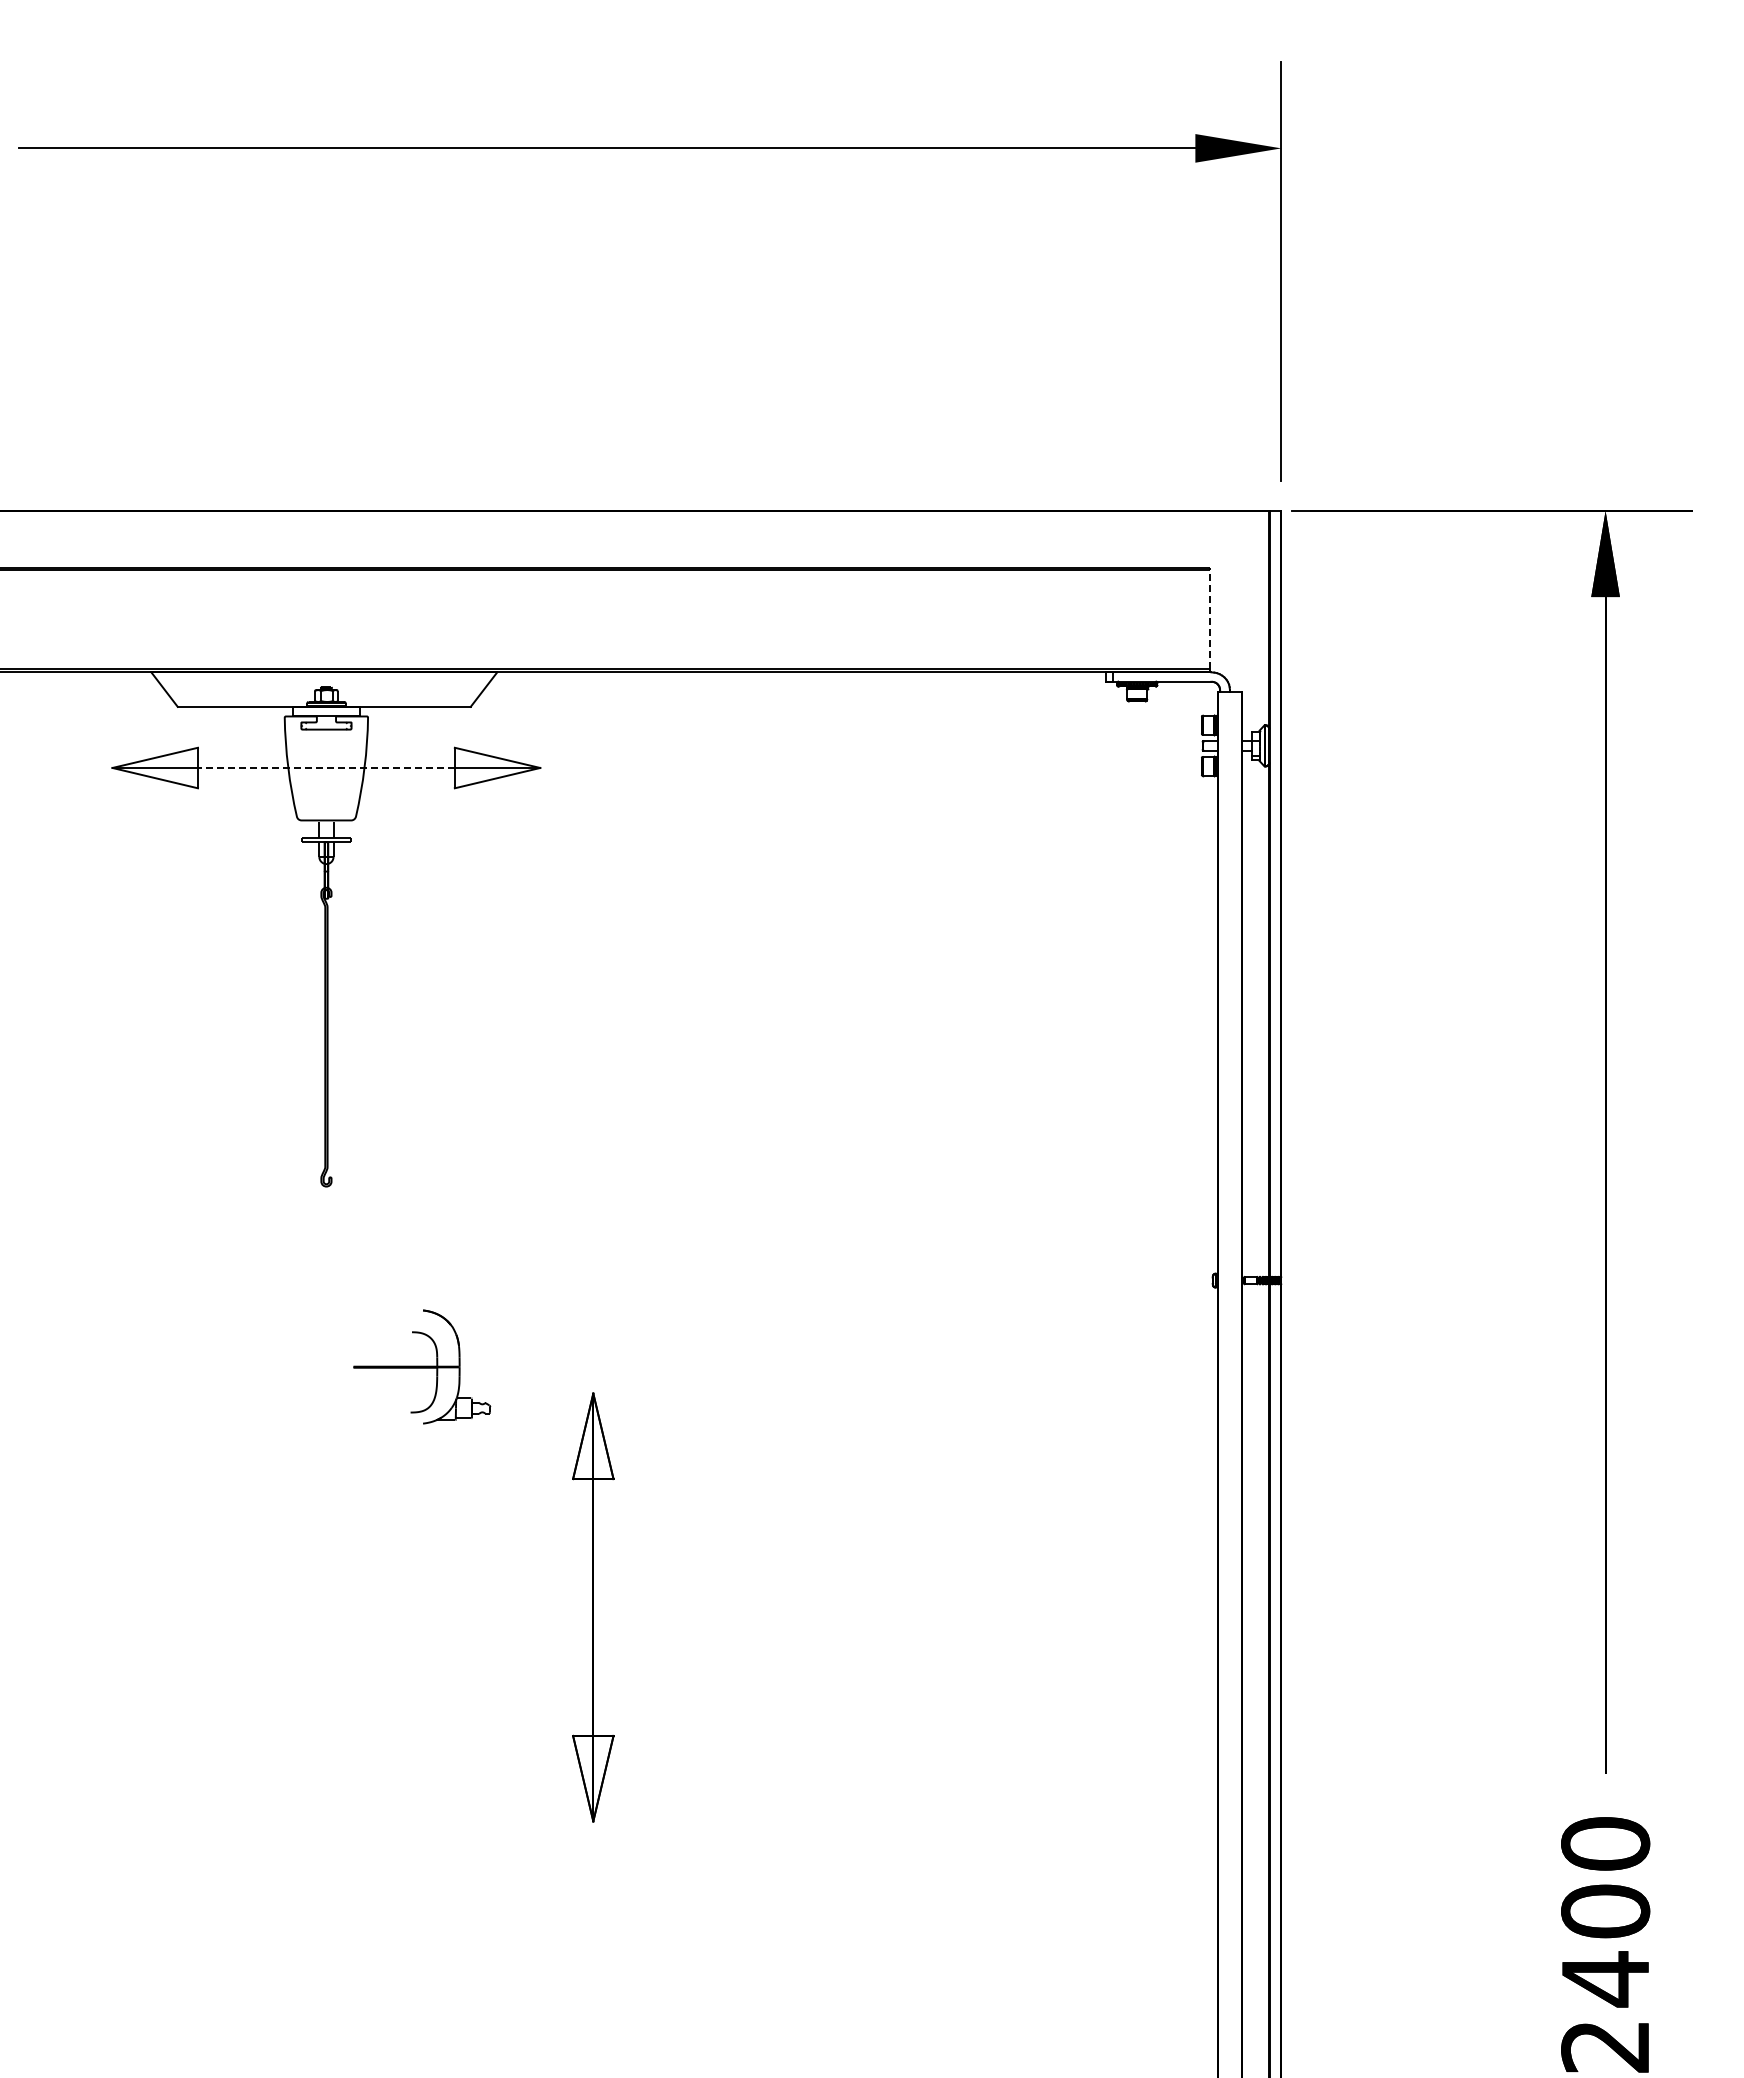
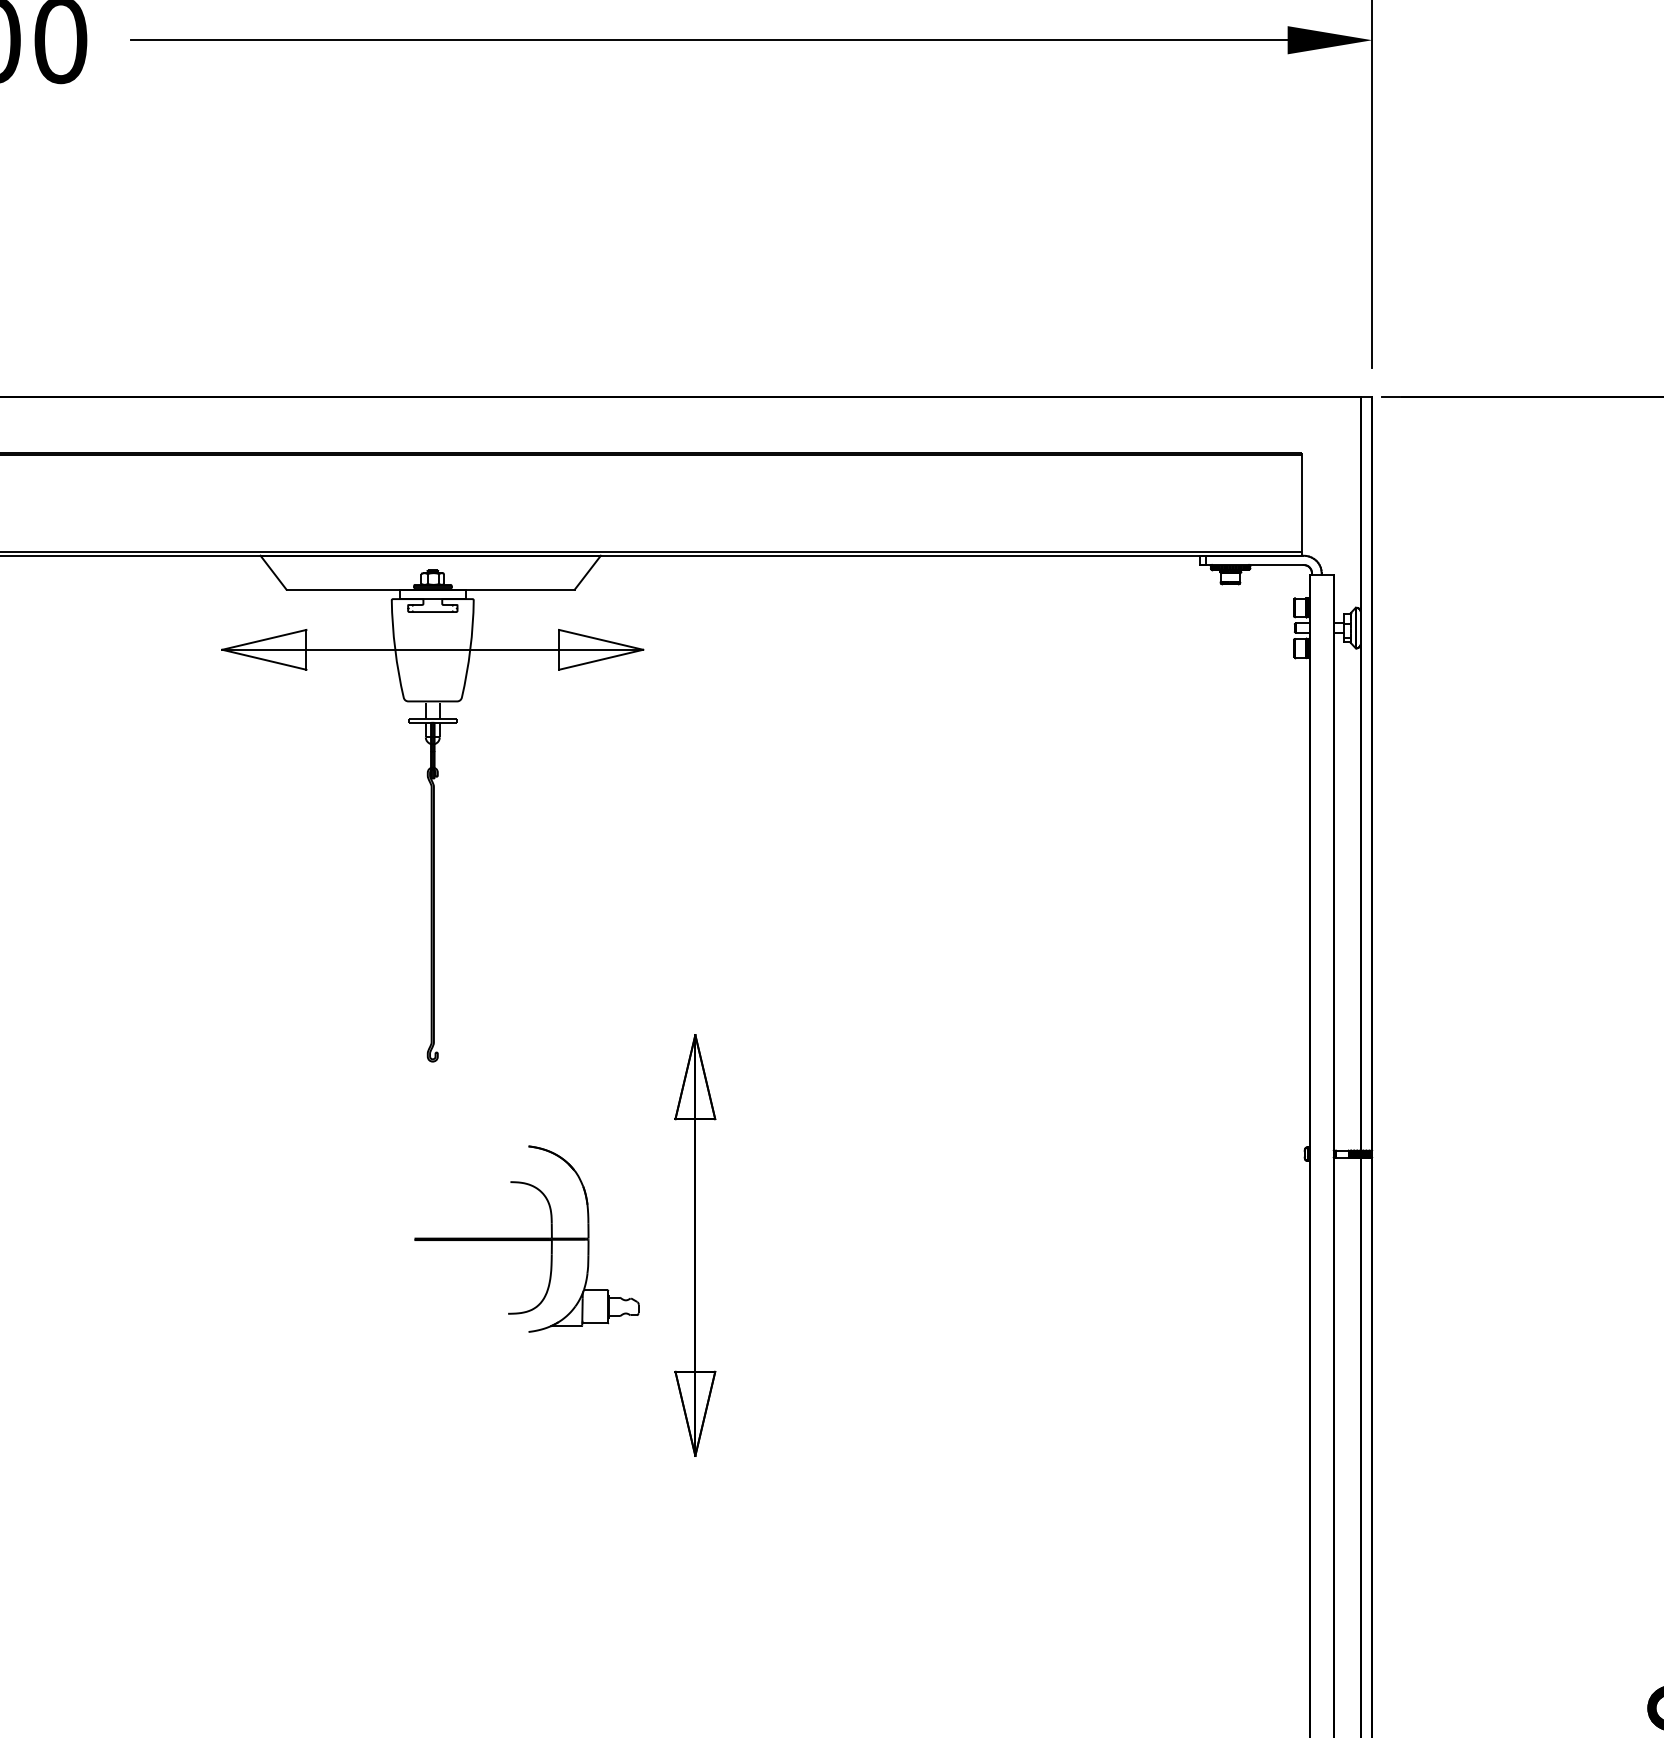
line: (1209, 619) -> (1301, 503), dashed -> solid
line: (325, 767) -> (431, 649), dashed -> solid
part: (421, 1366) -> (526, 1238), size x1.67
part: (593, 1607) -> (695, 1245), moved

